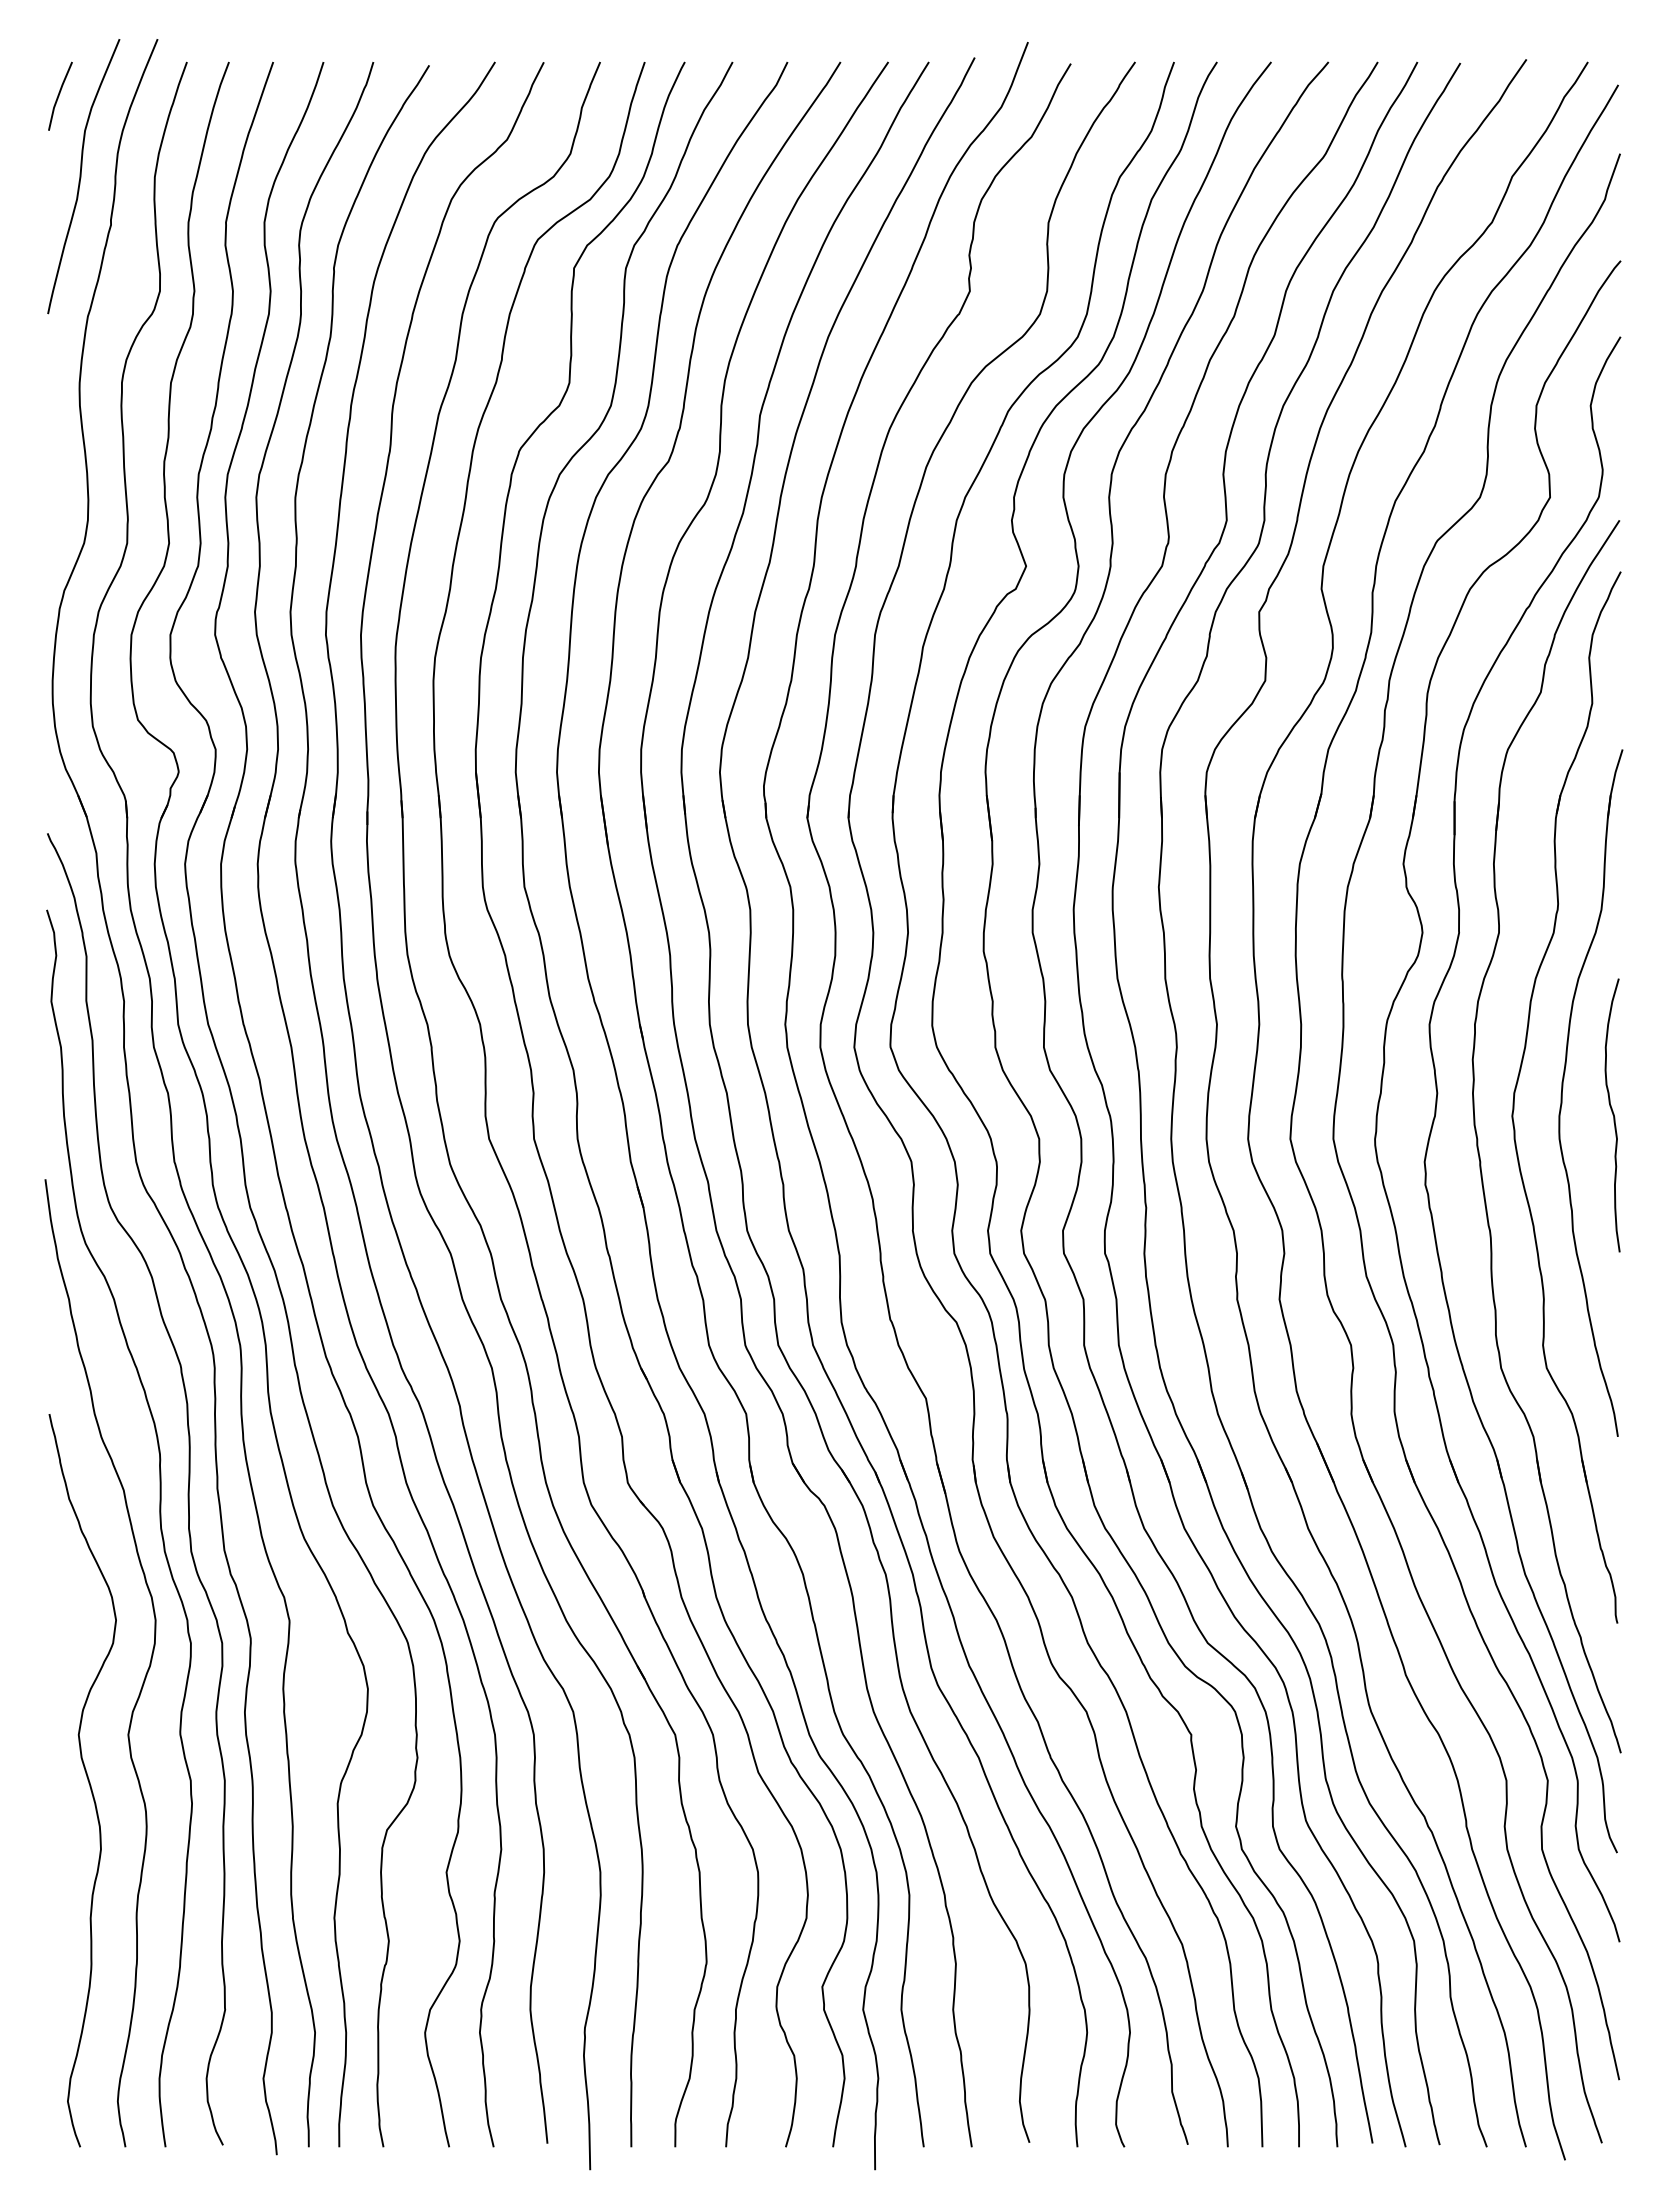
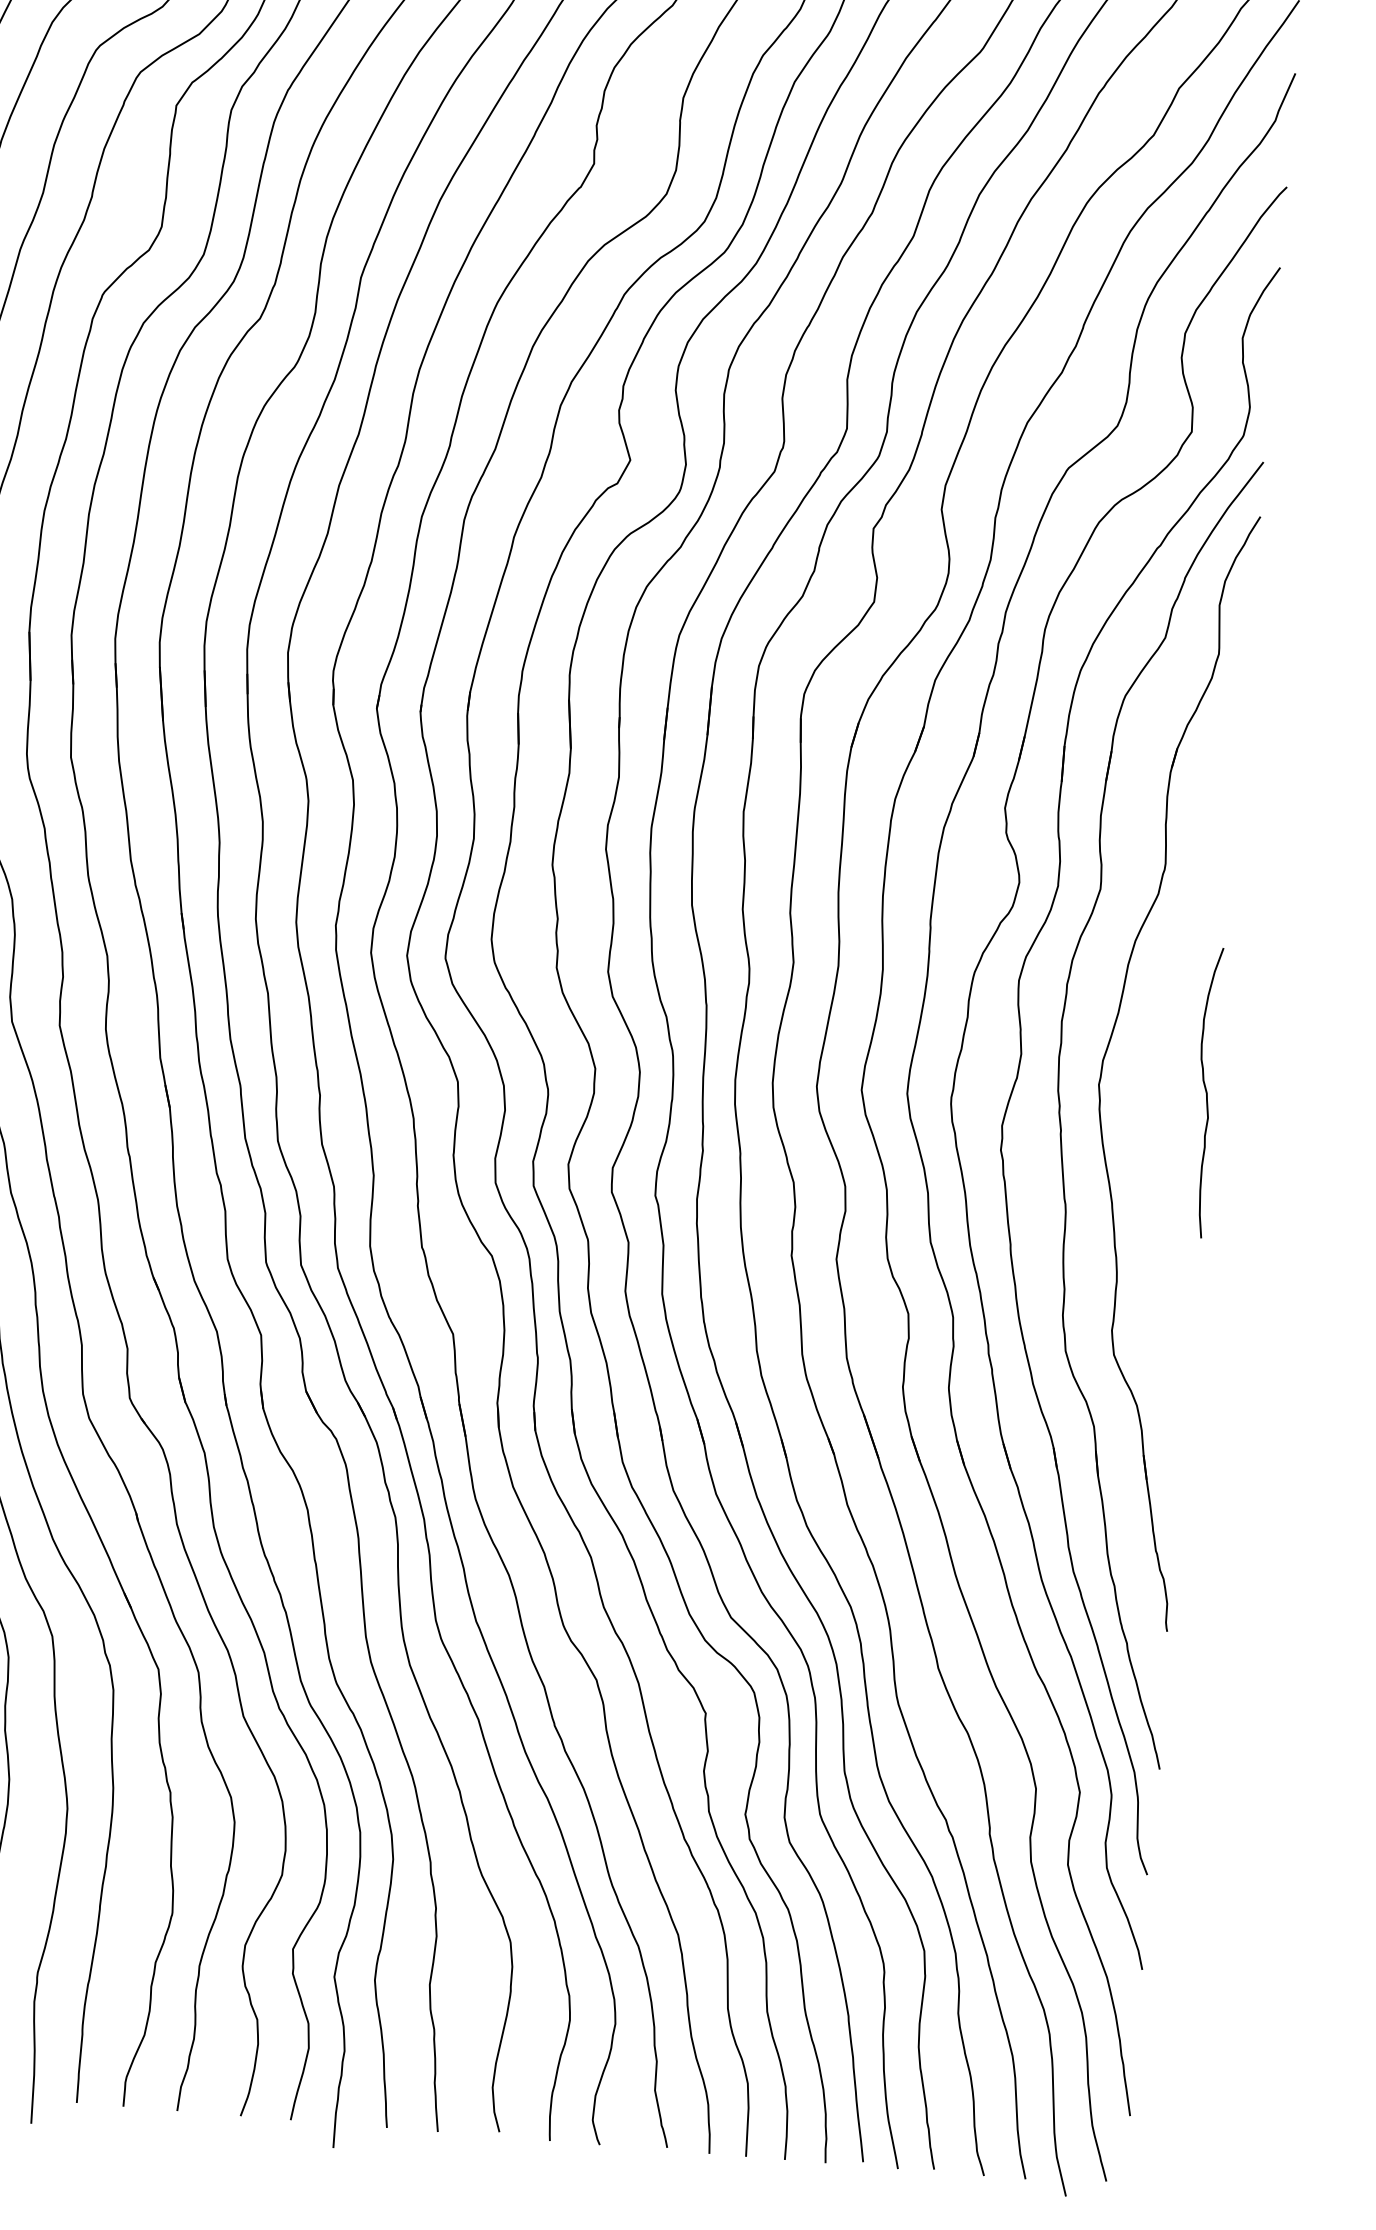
part: (1563, 1088) -> (1155, 1059), removed

